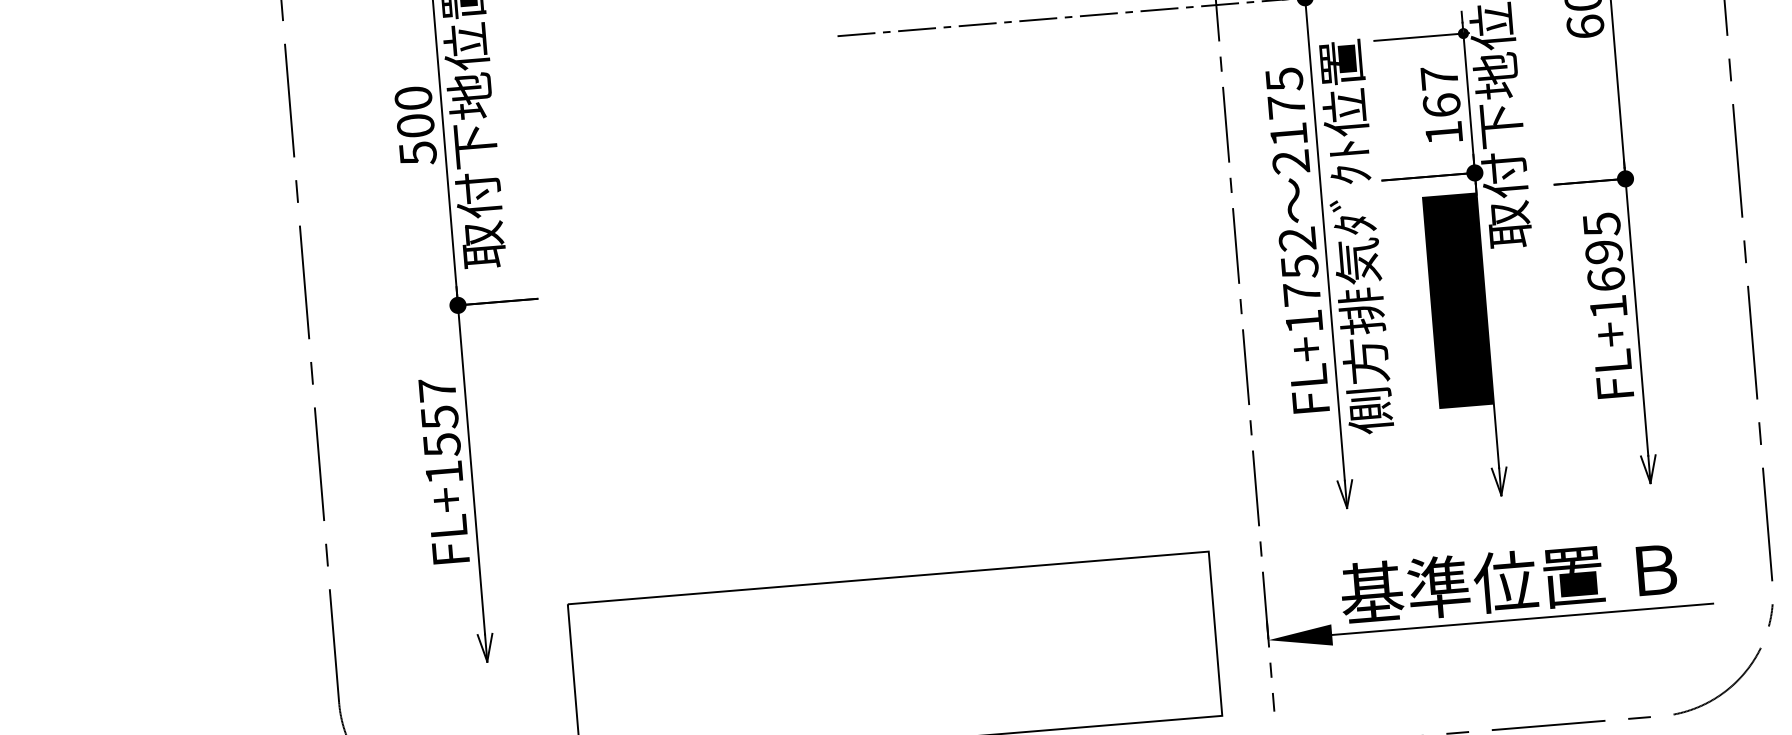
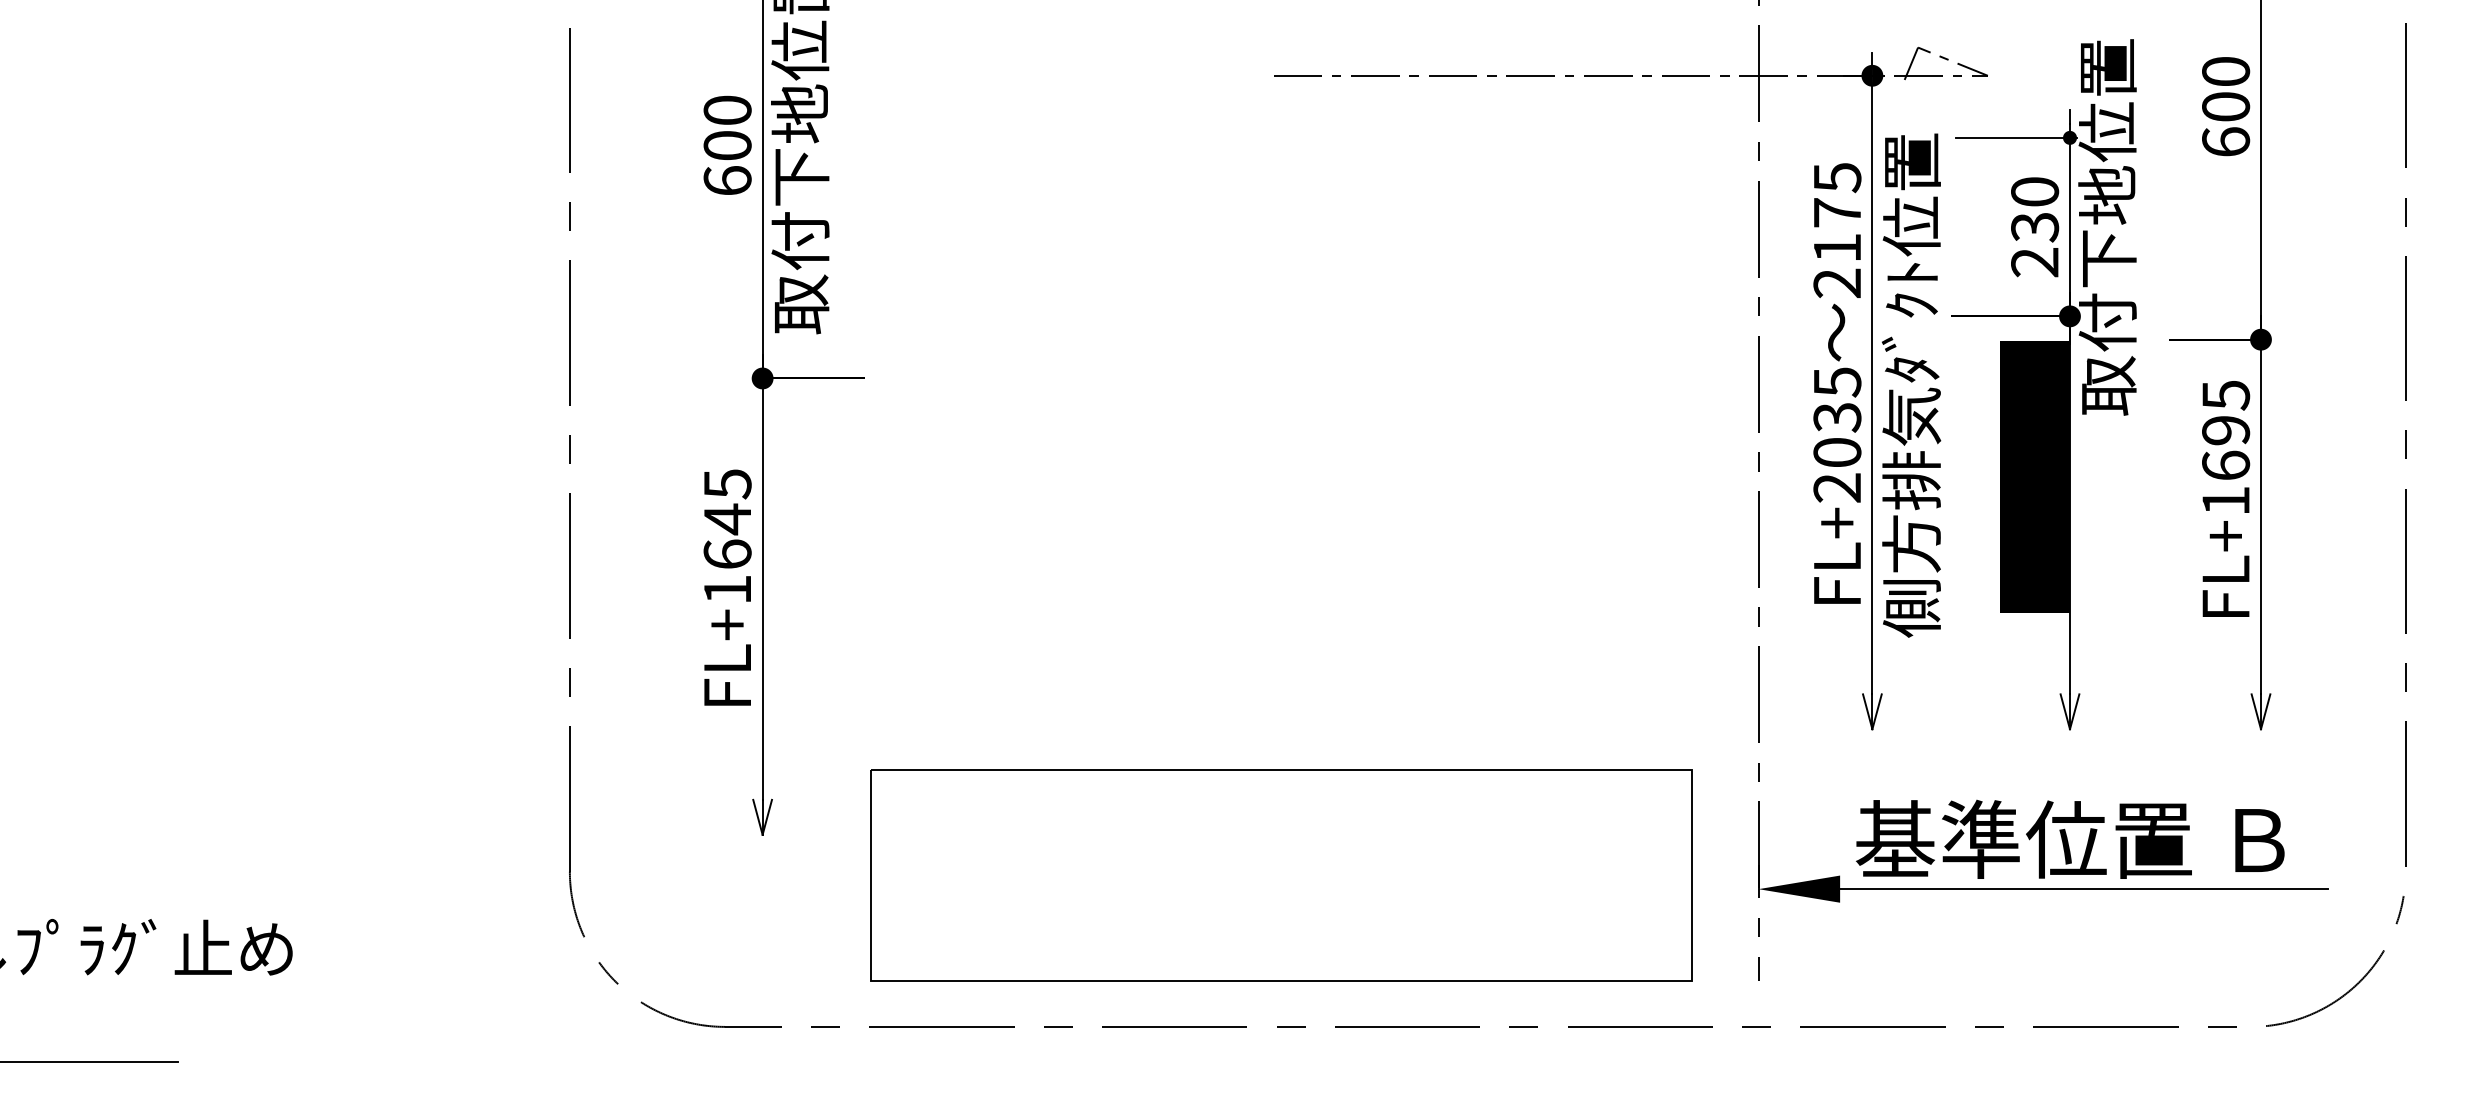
text: (1442, 105) -> (2035, 227), 167 -> 230
text: (417, 153) -> (727, 181), 500 -> 600
text: (1300, 280) -> (1837, 434), FL+1752 -> FL+2035
text: (439, 417) -> (727, 519), FL+1557 -> FL+1645

